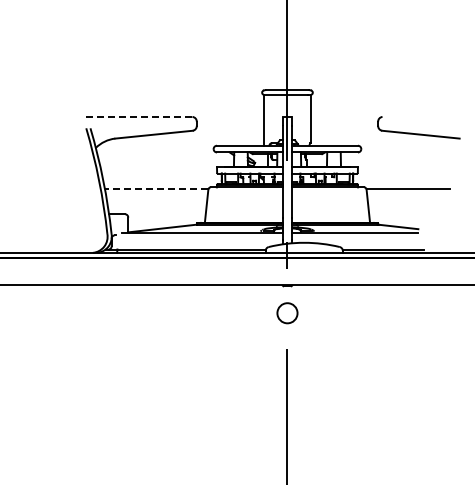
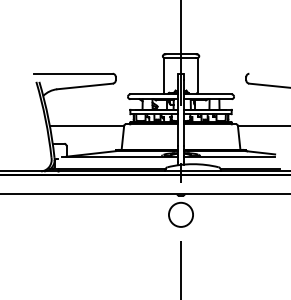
line: (137, 116) -> (73, 73), dashed -> solid
line: (156, 189) -> (86, 125), dashed -> solid
circle: (287, 313) -> (181, 215), size x1.67

